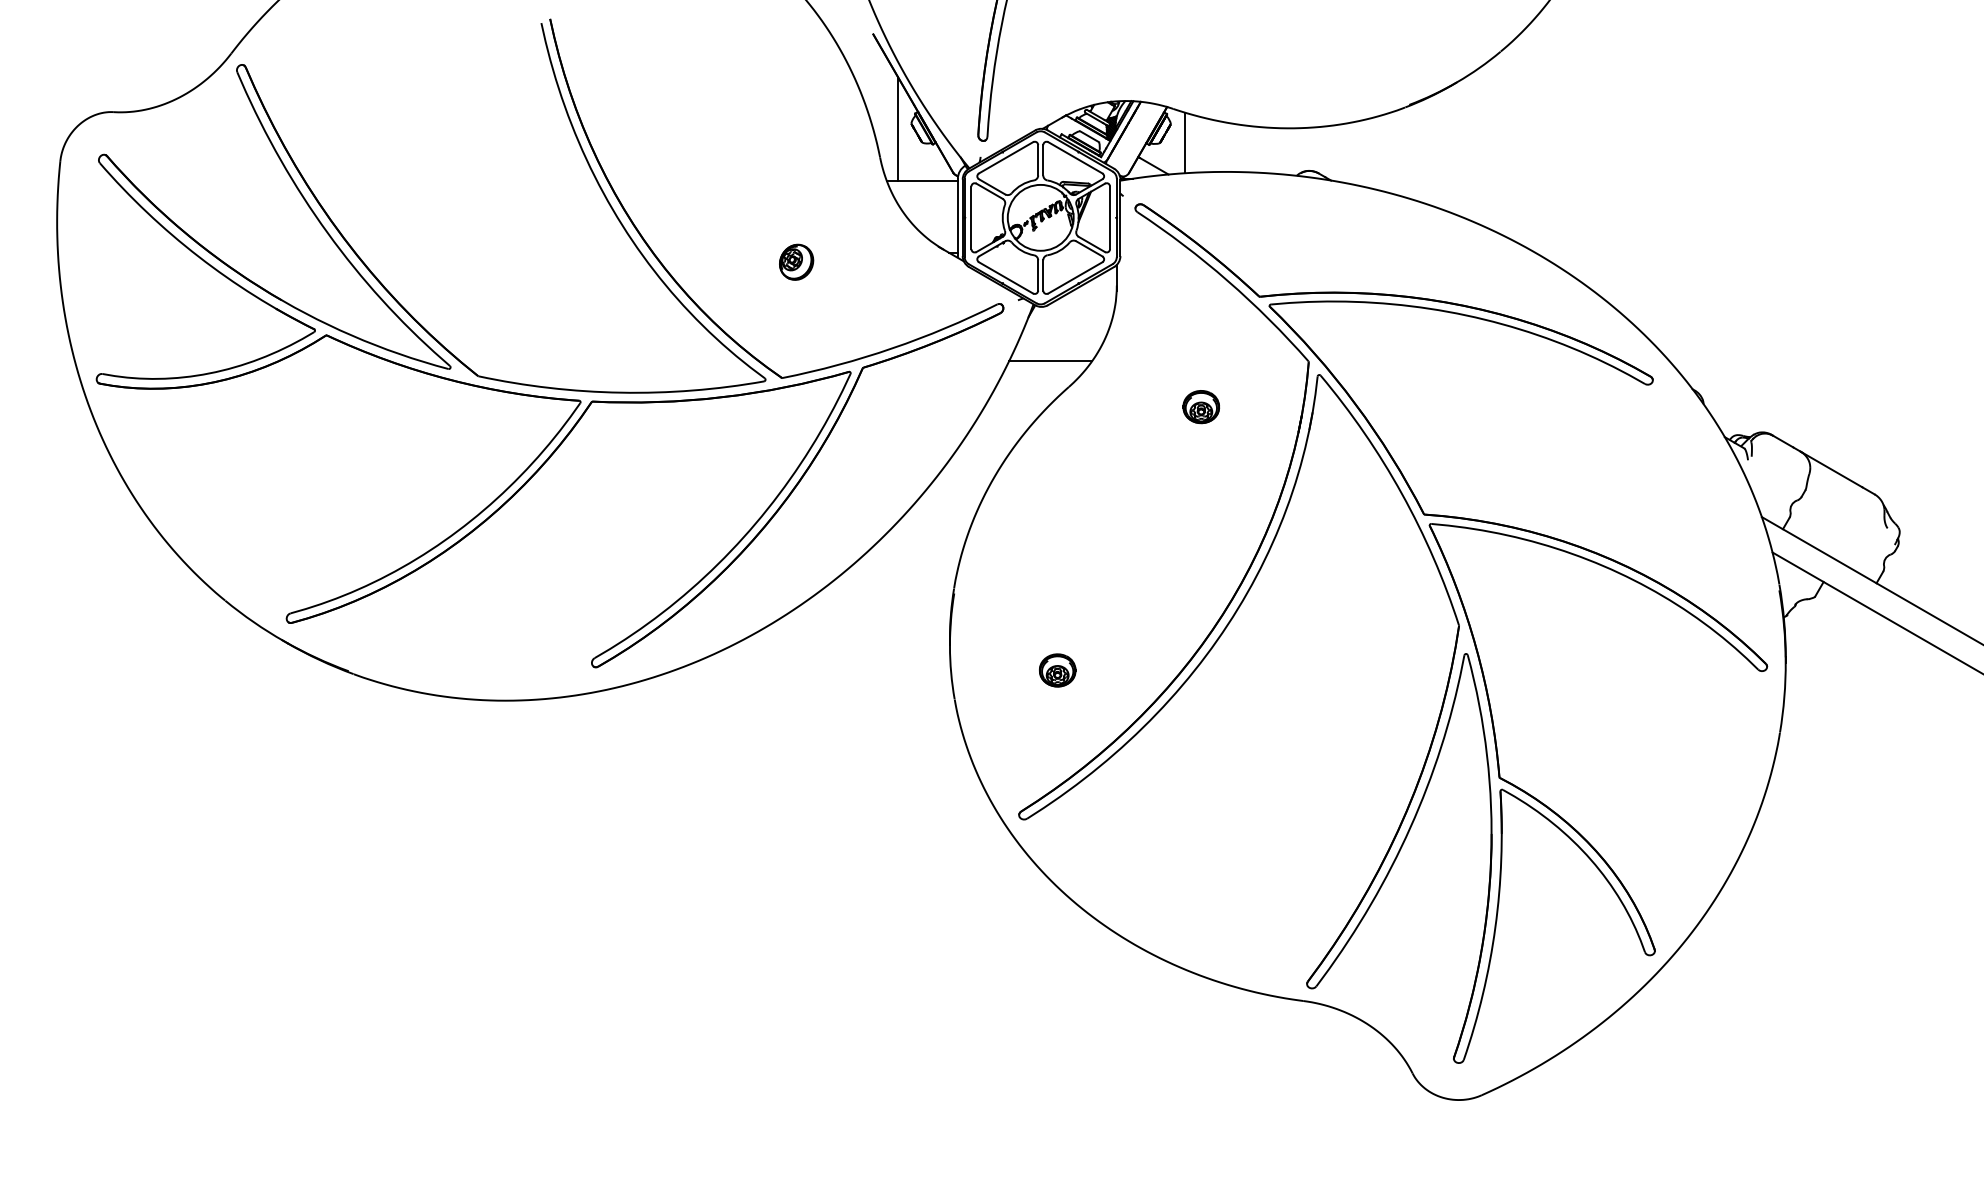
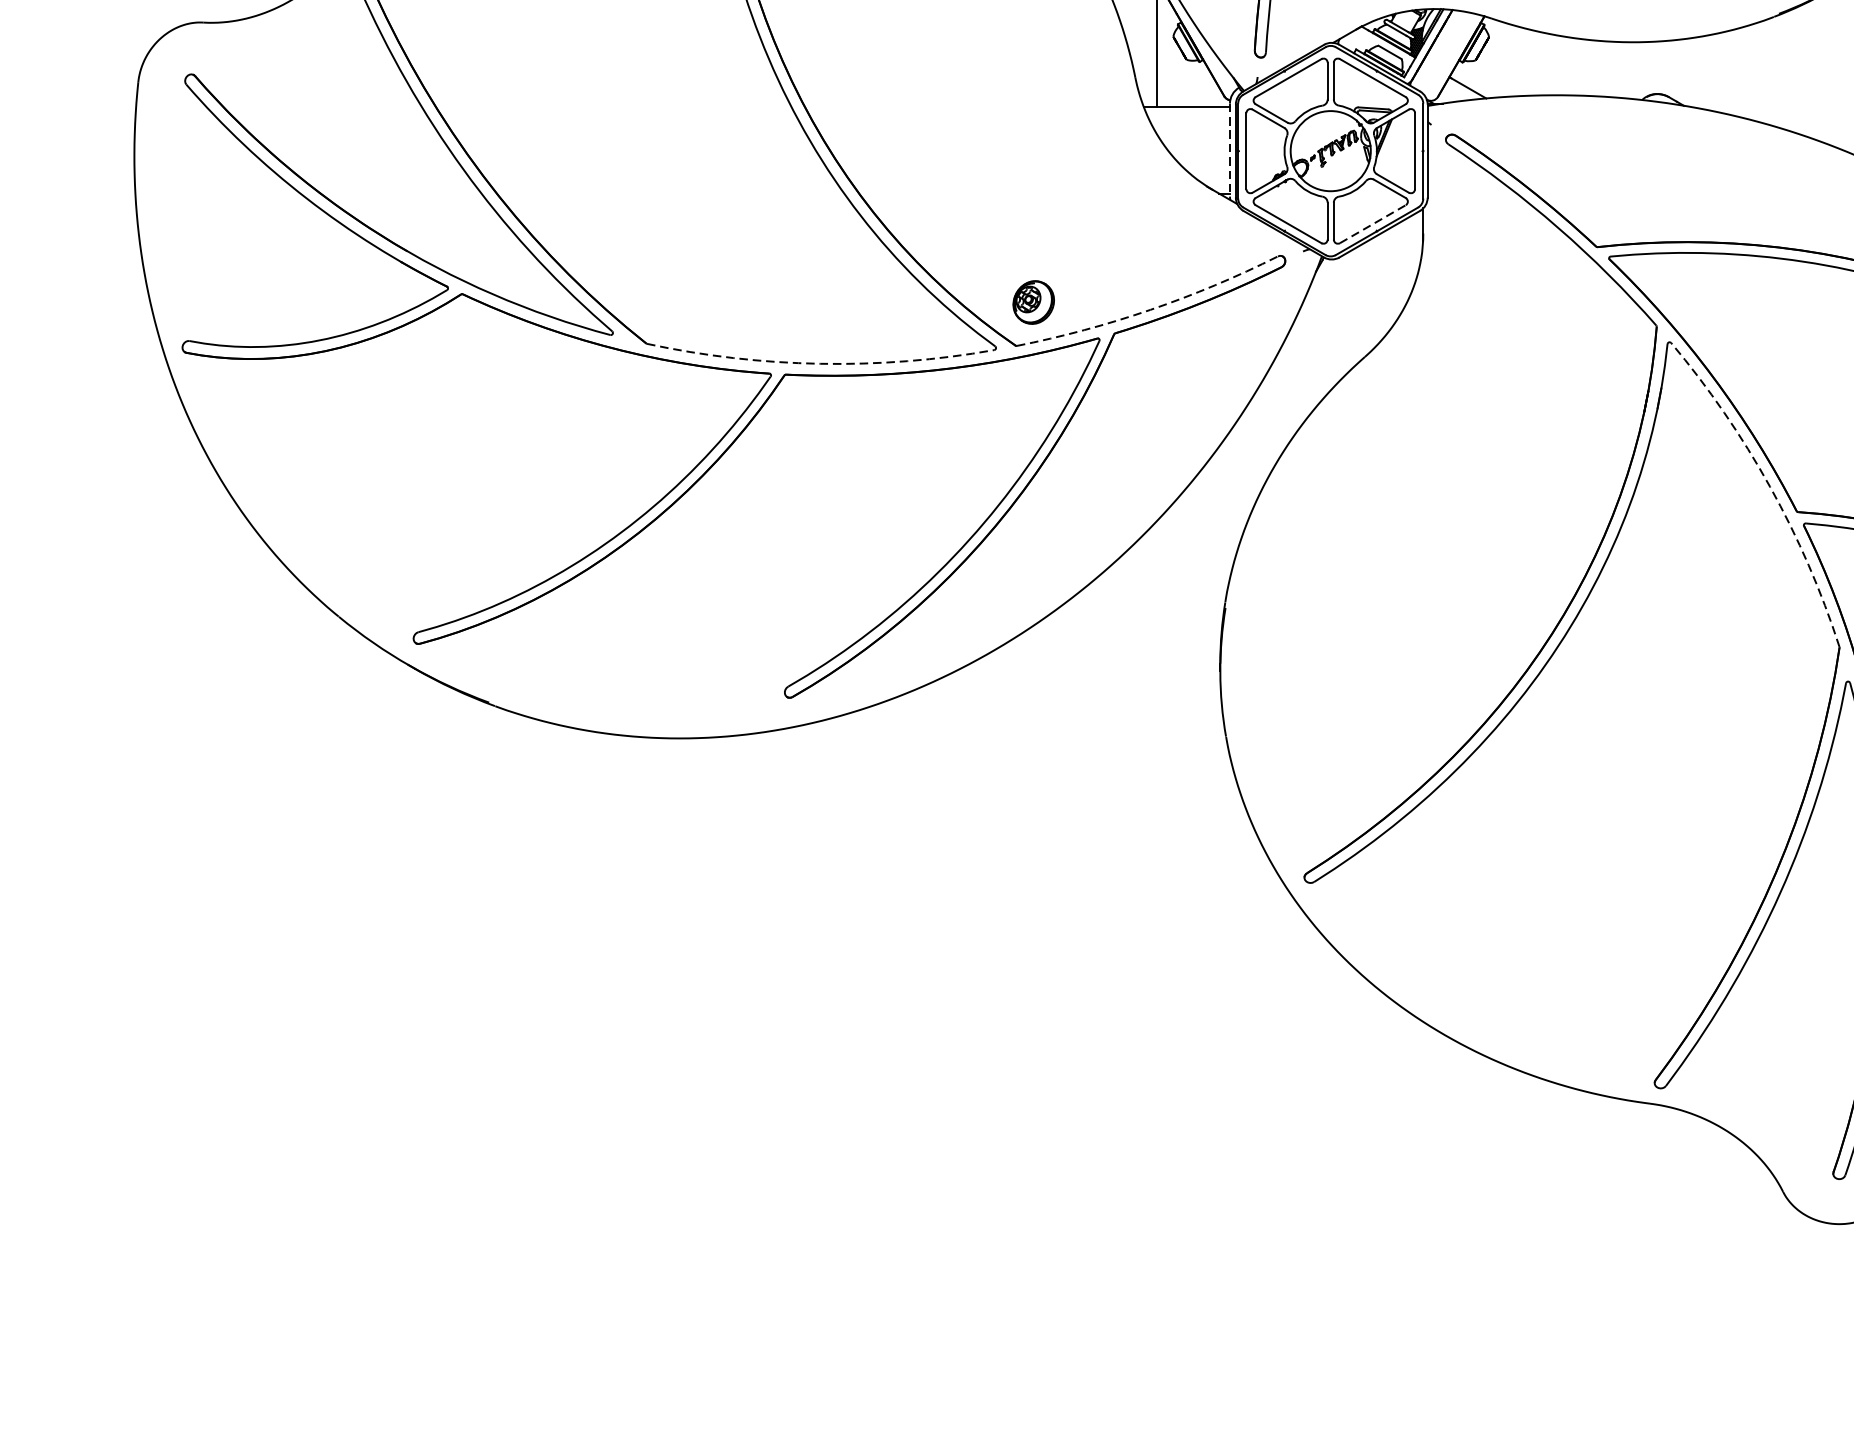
line: (1185, 142) -> (1506, 59), removed
line: (957, 217) -> (1229, 150), solid -> dashed
part: (796, 261) -> (1033, 301), moved
line: (1075, 277) -> (1373, 223), solid -> dashed
arc: (892, 348) -> (1150, 310), solid -> dashed
line: (1049, 361) -> (1341, 325), removed
arc: (621, 392) -> (820, 363), solid -> dashed
part: (1201, 407) -> (1526, 381), removed
arc: (1401, 493) -> (1769, 486), solid -> dashed
part: (1057, 670) -> (1351, 701), removed

